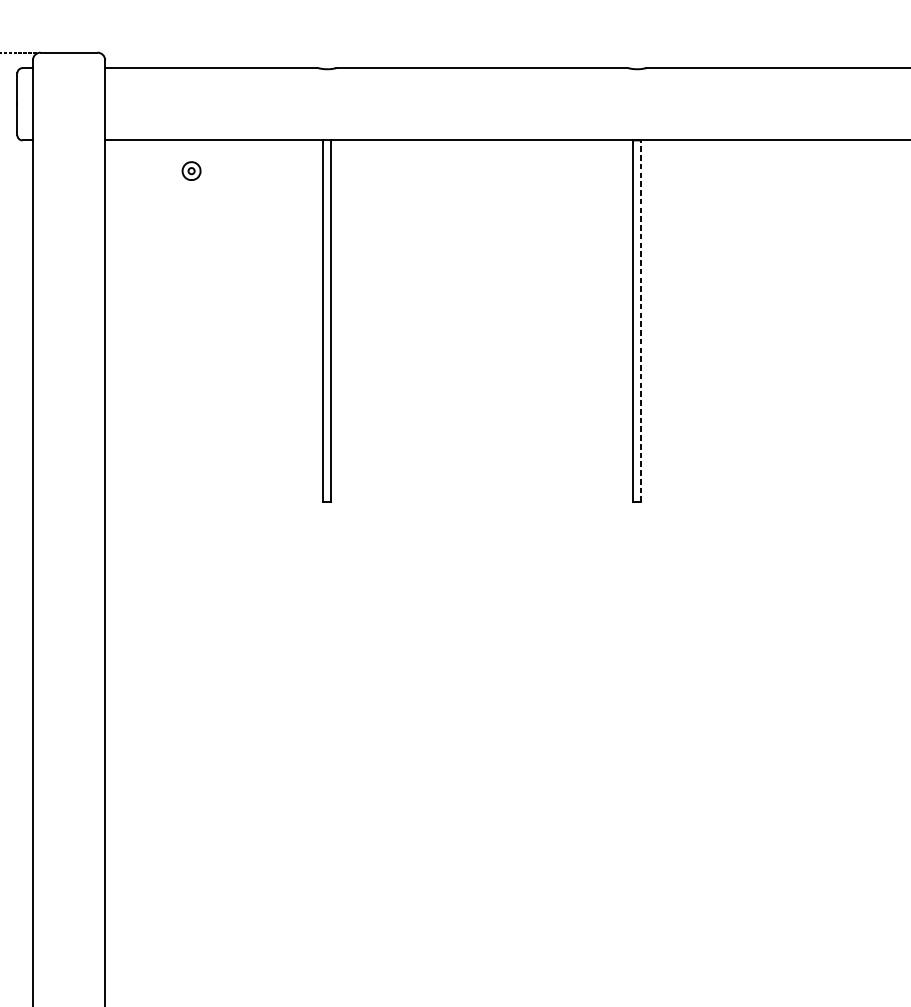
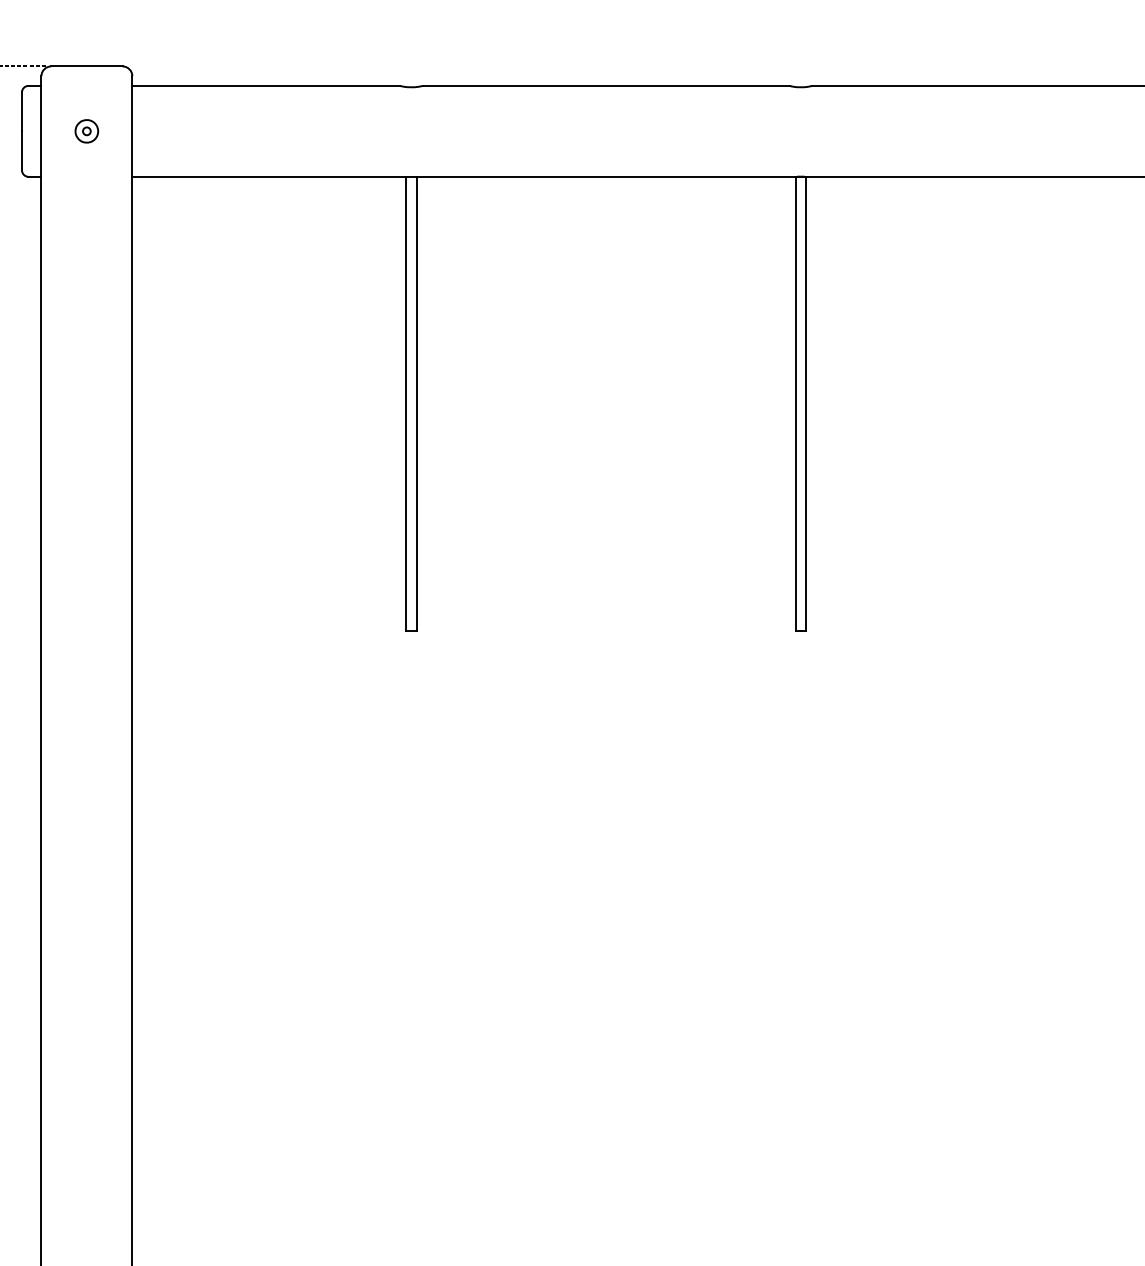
part: (191, 171) -> (86, 131), moved
line: (641, 320) -> (806, 403), dashed -> solid

